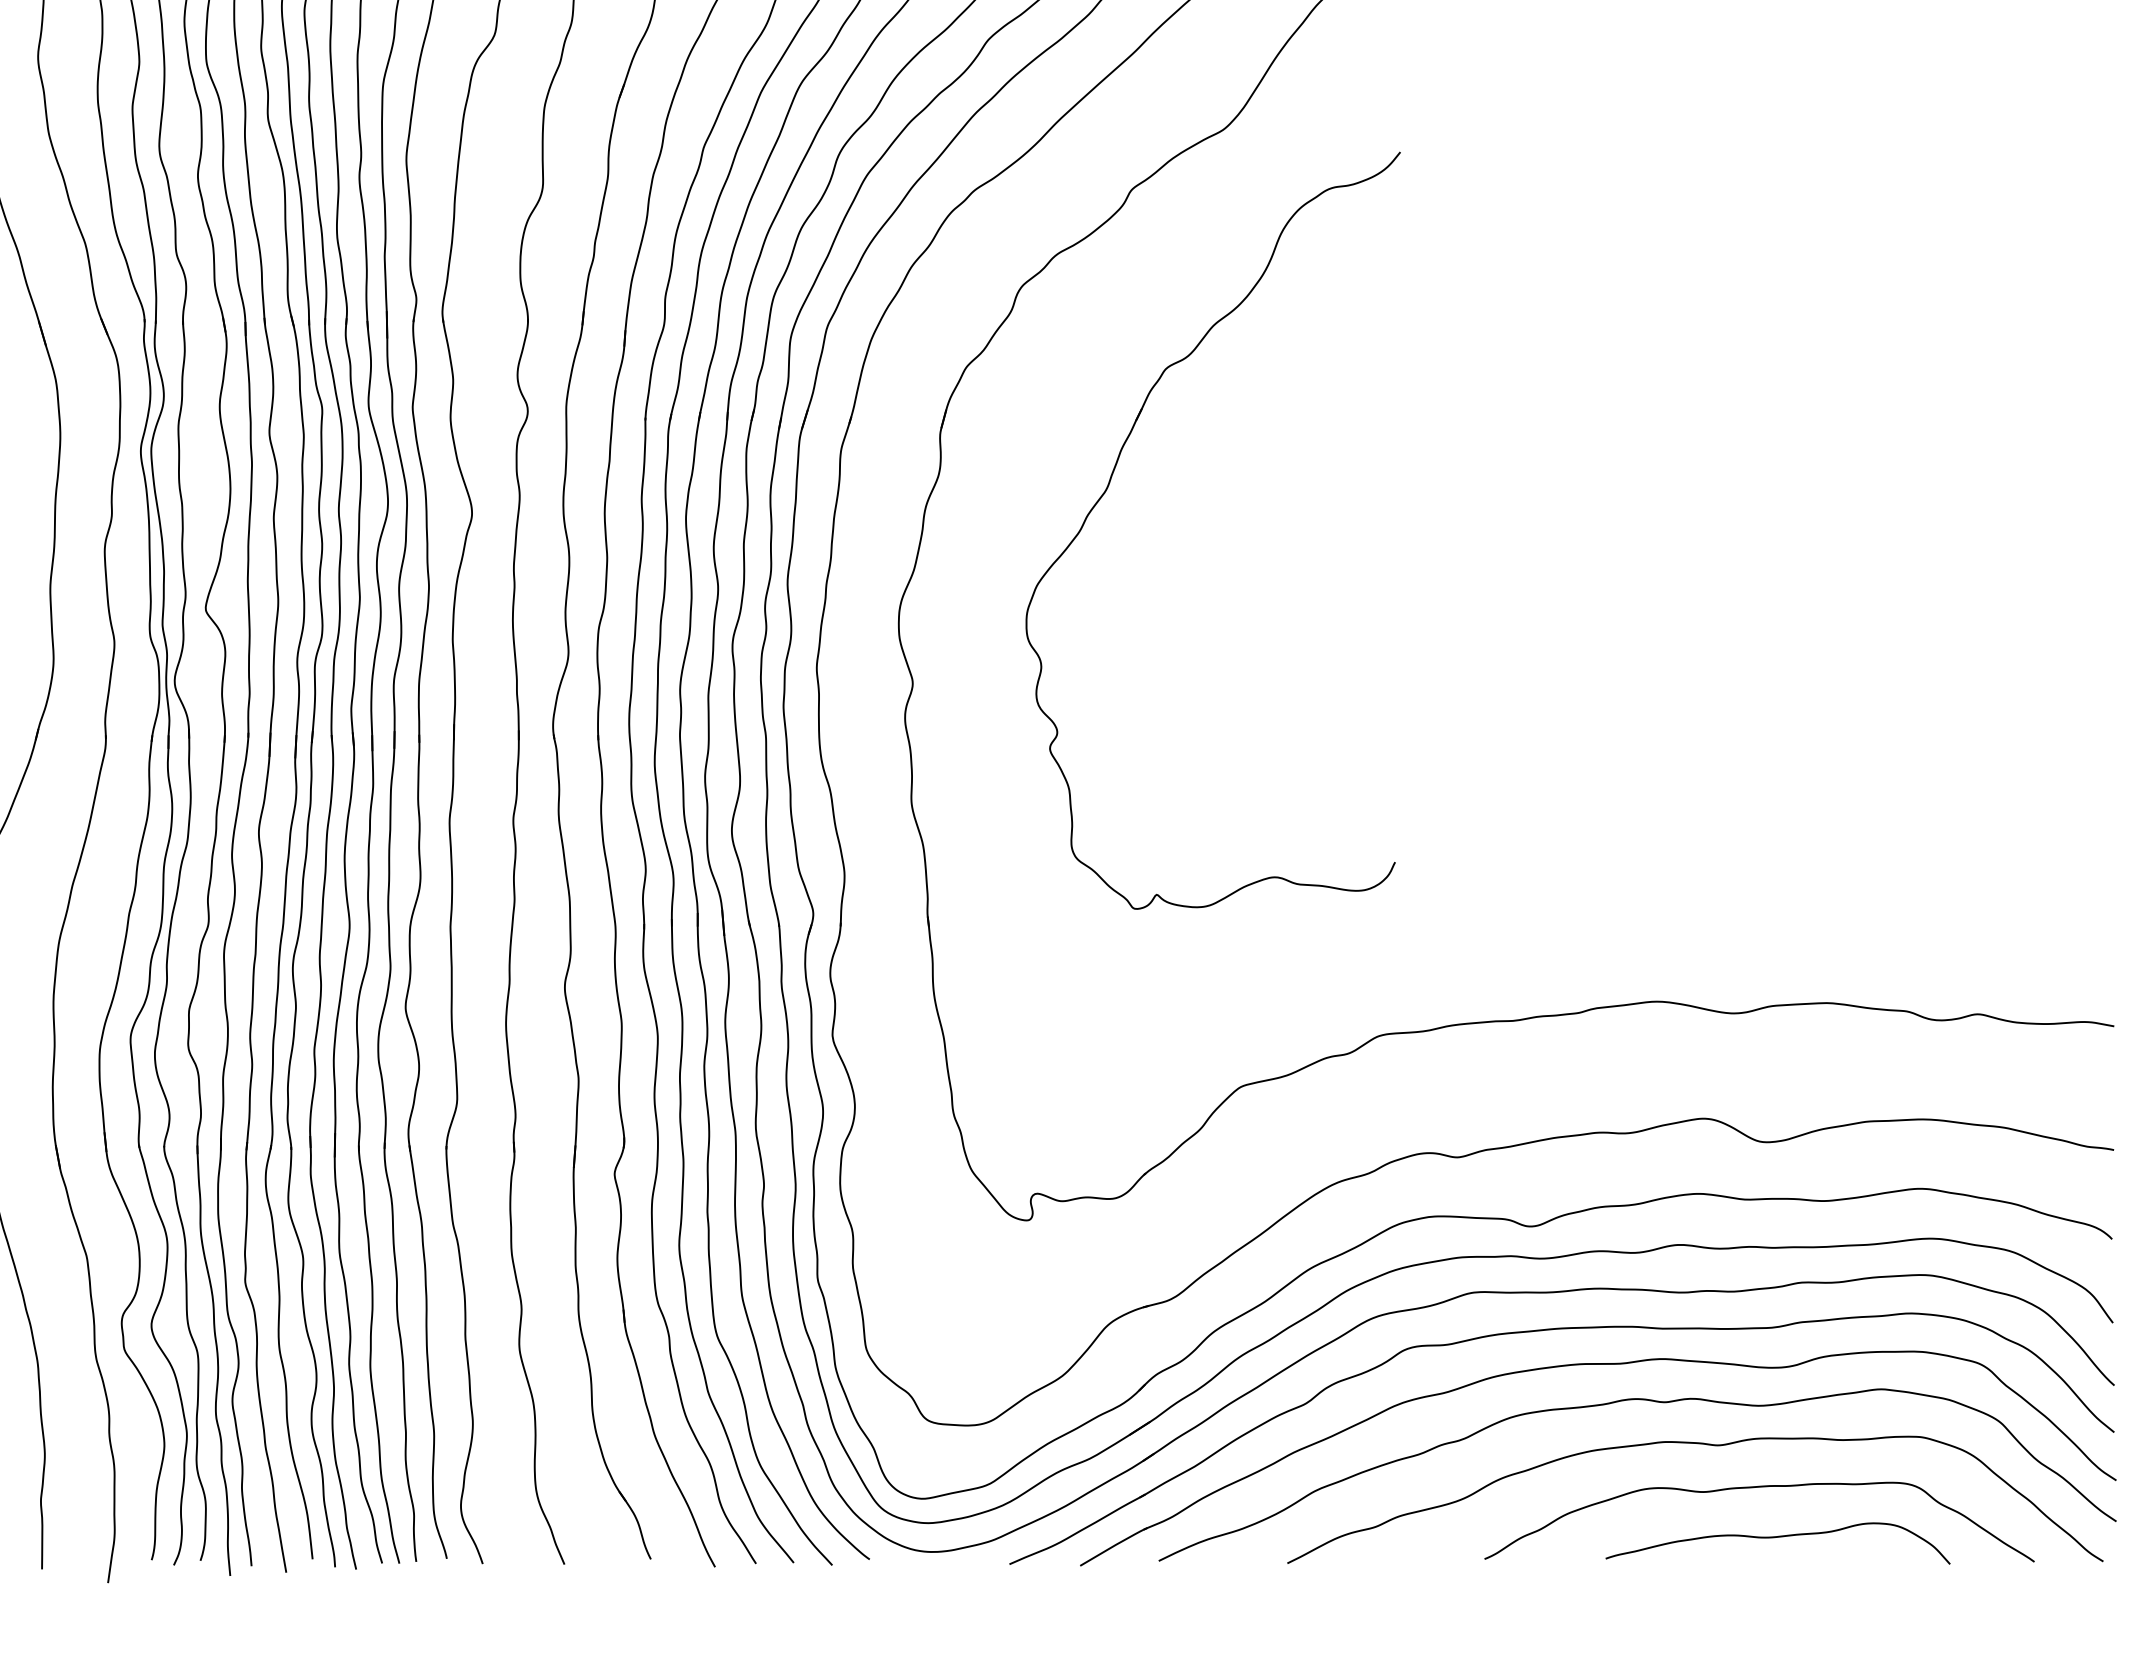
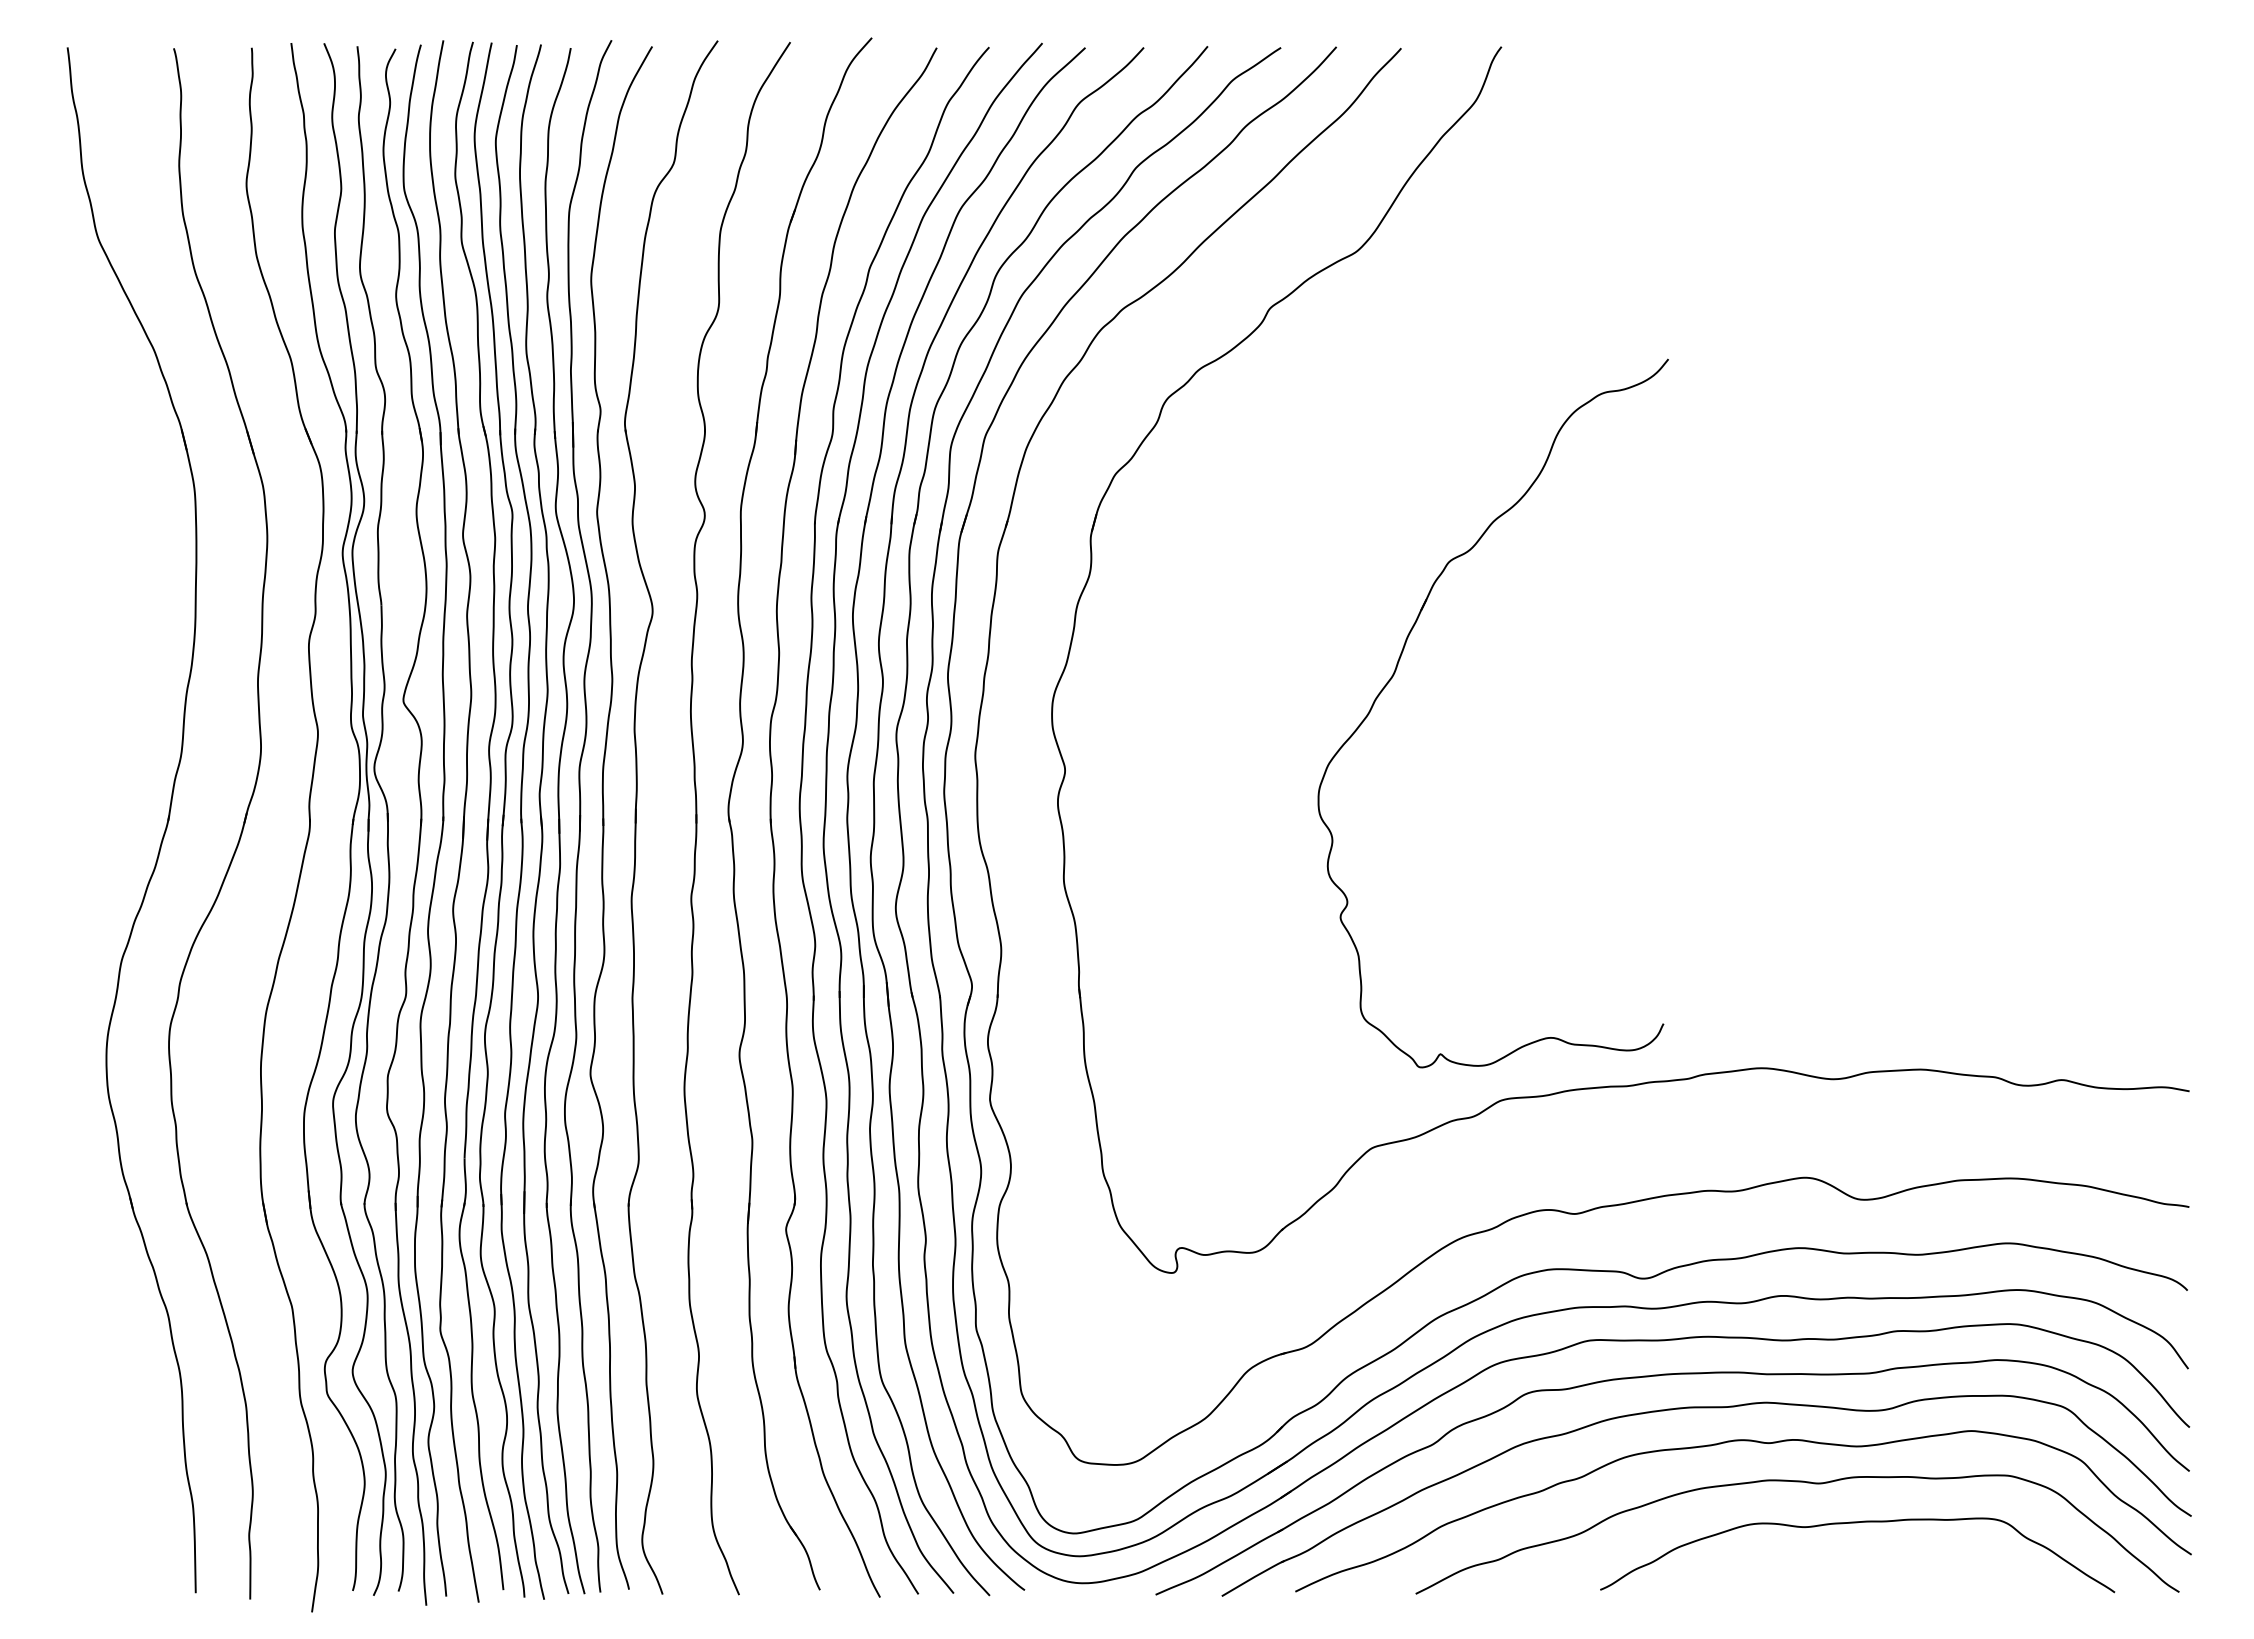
part: (1108, 488) -> (1395, 673), moved
curve: (1777, 1538) -> (1874, 1570), removed

